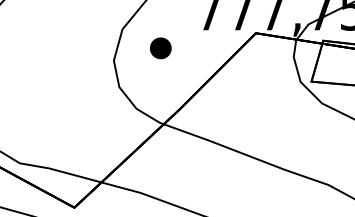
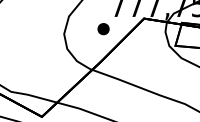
part: (160, 49) -> (103, 29), moved

